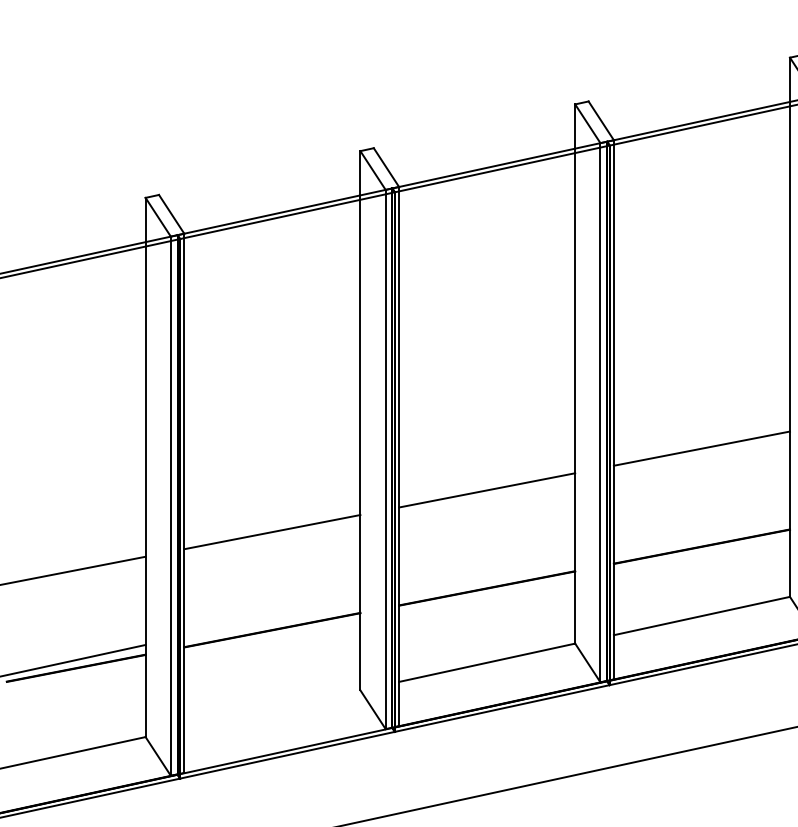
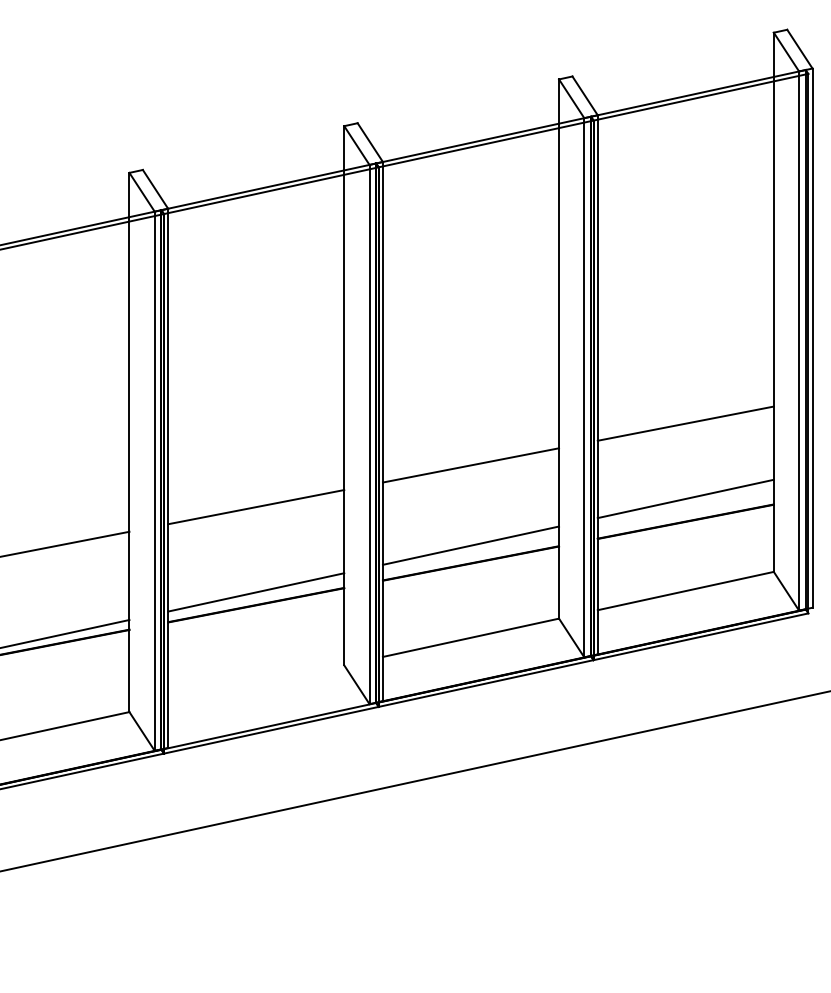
line: (701, 523) -> (685, 498), added
line: (486, 570) -> (470, 545), added
line: (272, 617) -> (256, 592), added

